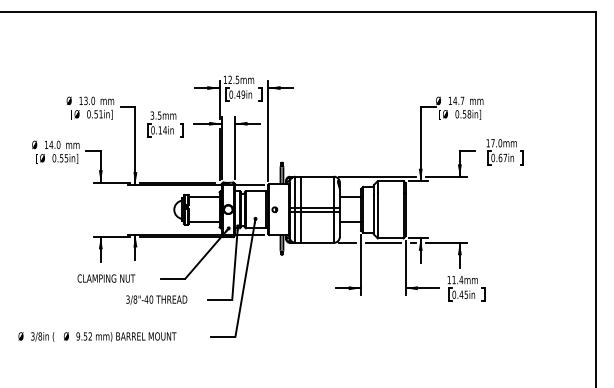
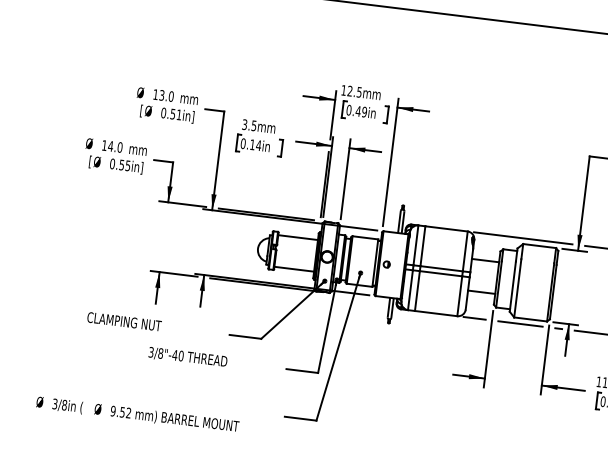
text: (106, 278) -> (124, 321), moved
text: (156, 299) -> (187, 356), moved
text: (97, 336) -> (137, 414), moved

